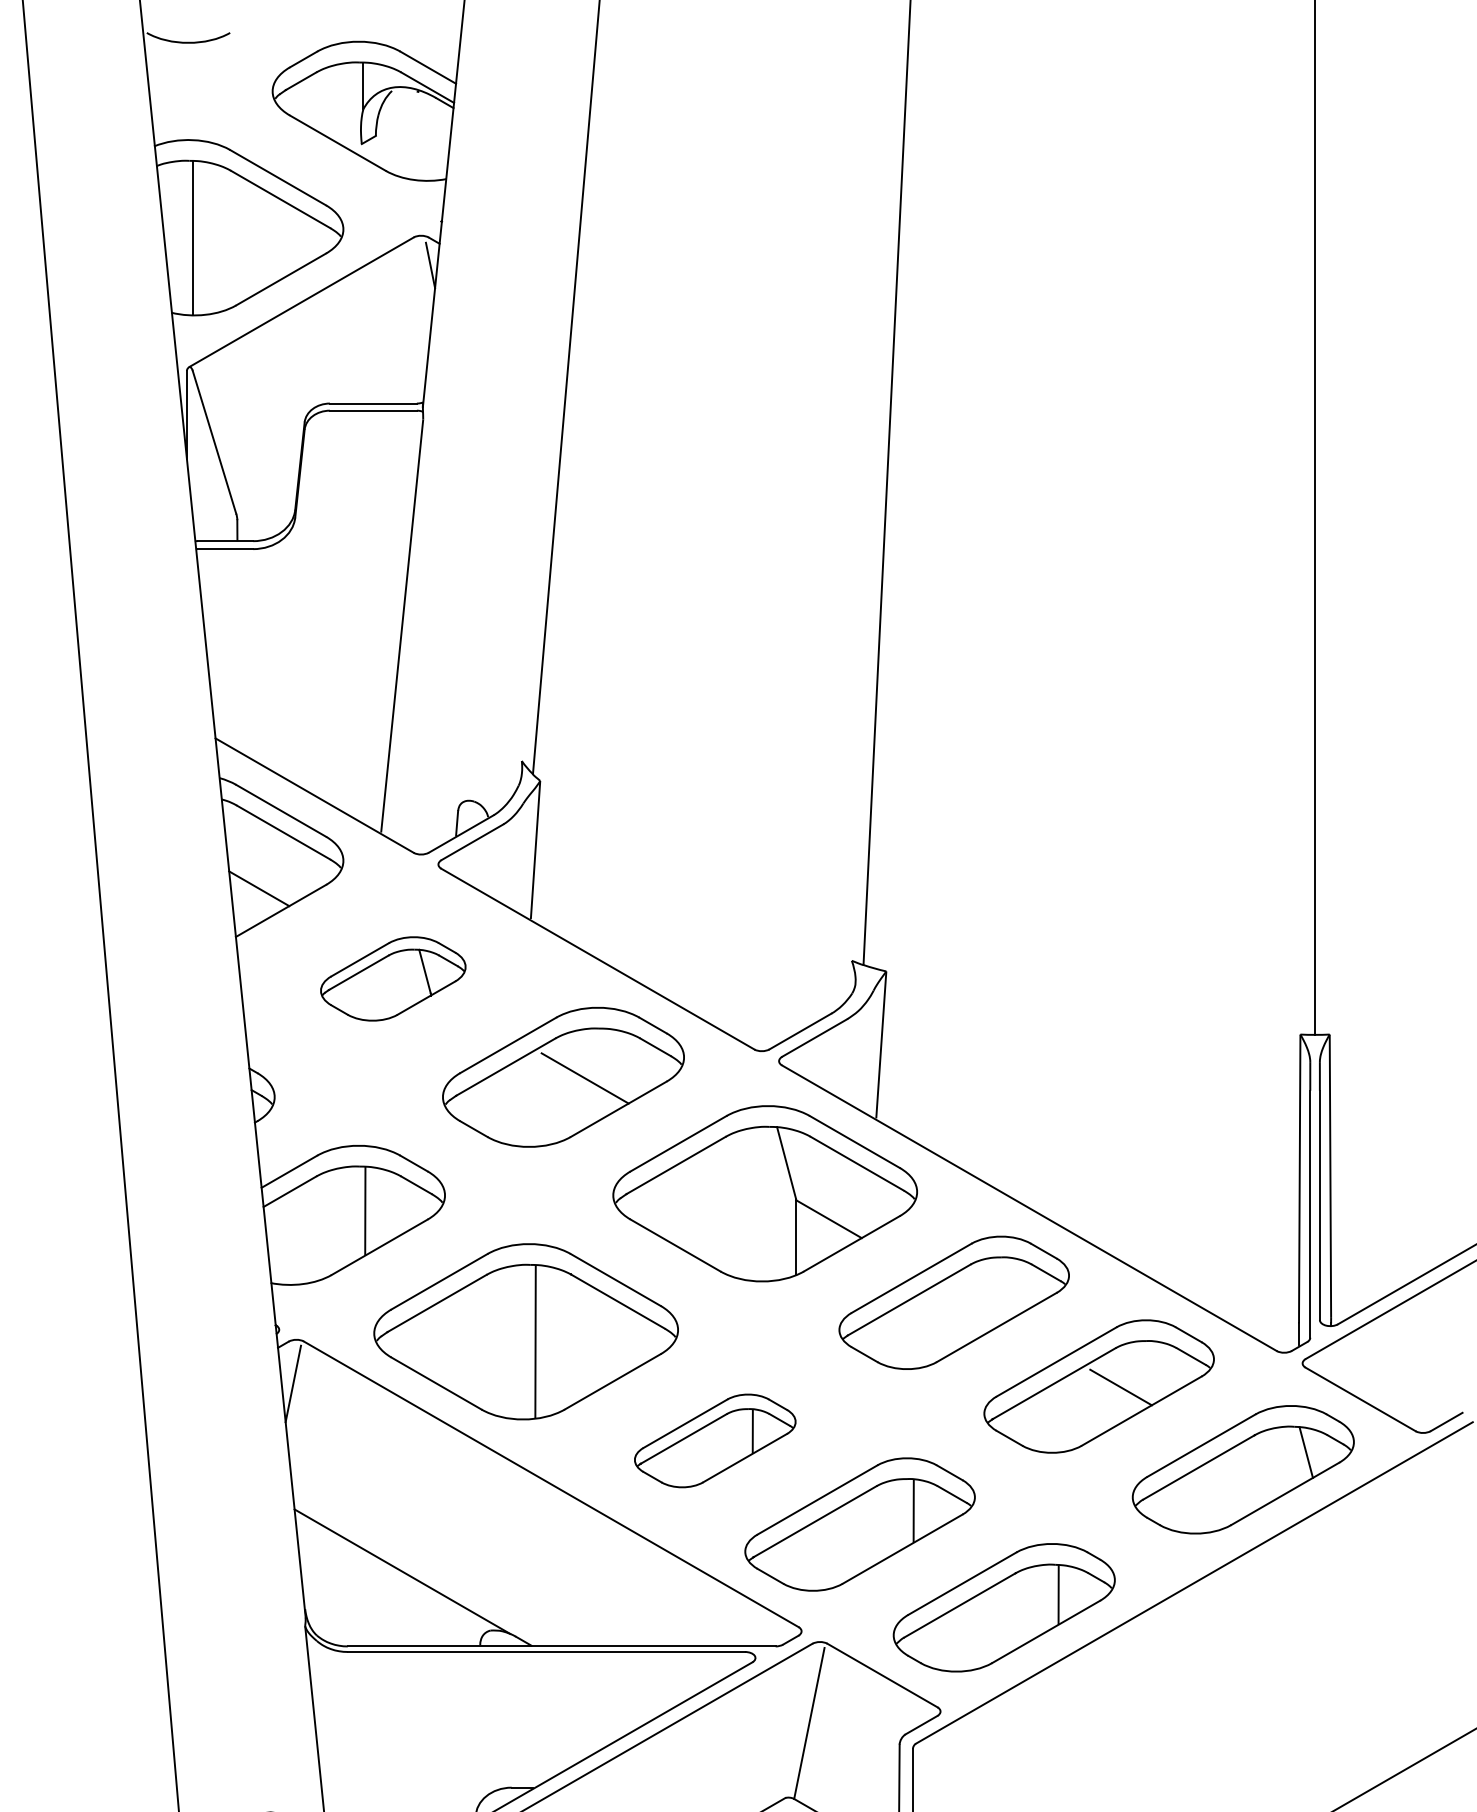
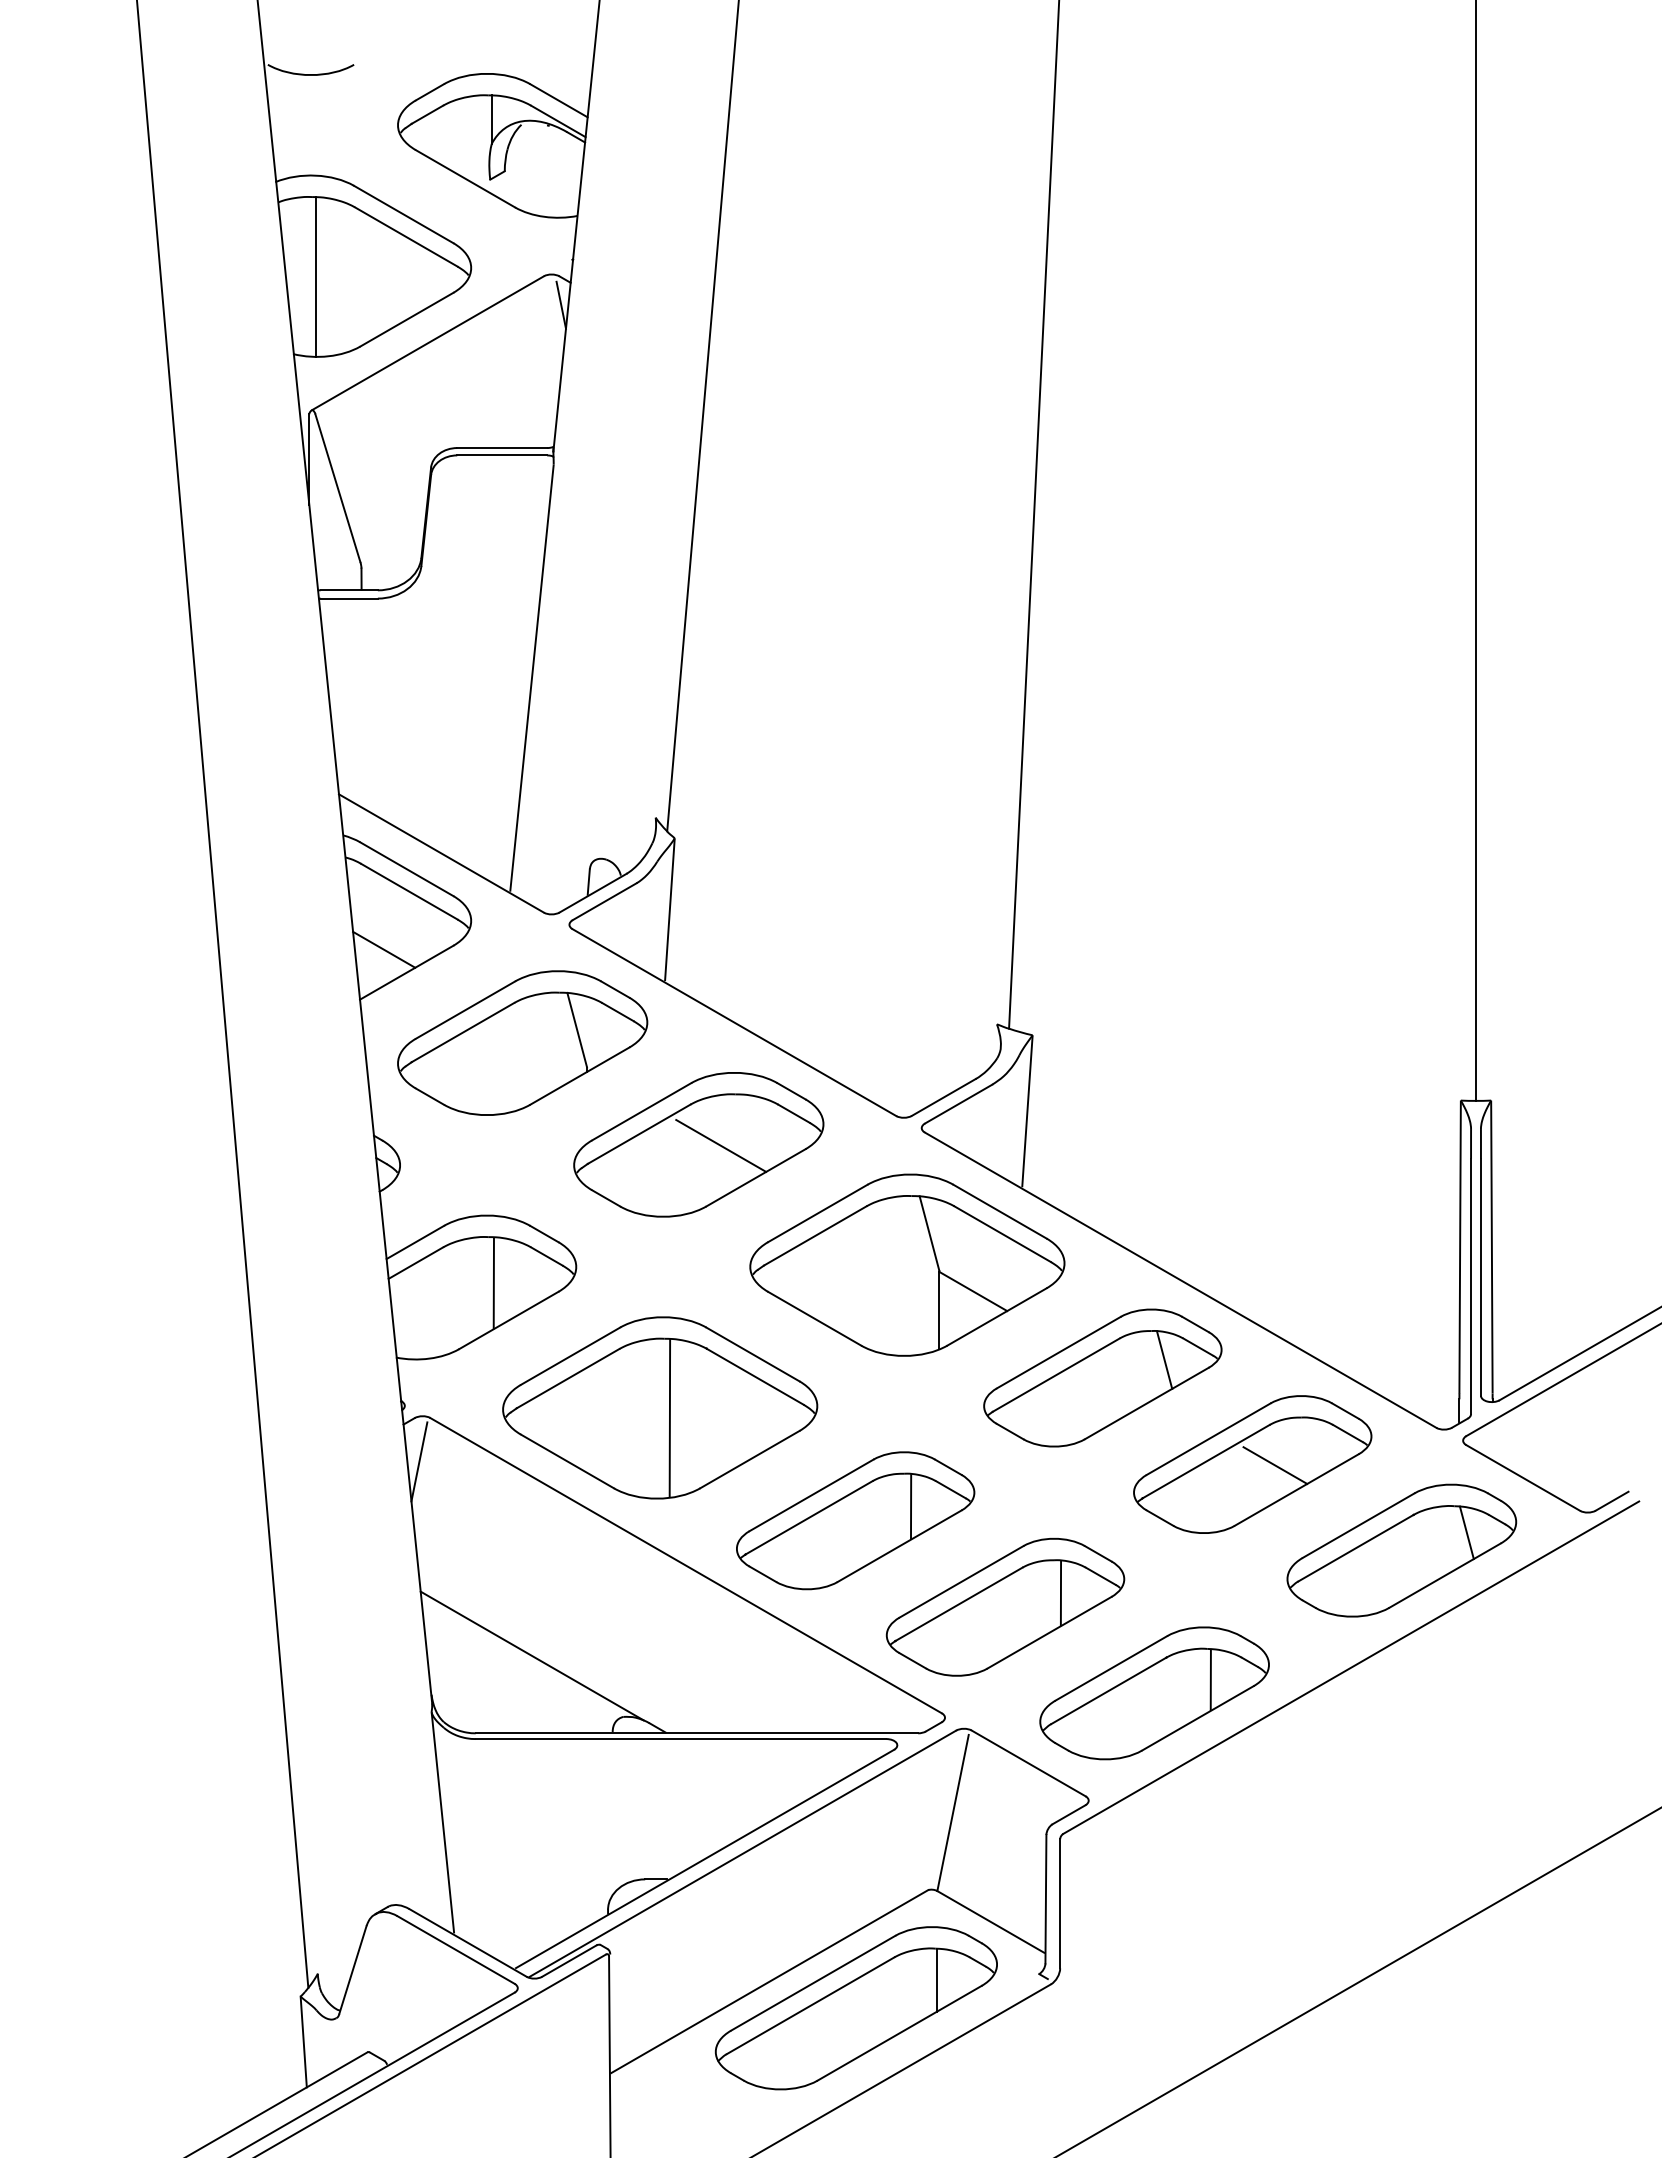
part: (393, 978) -> (522, 1042), size x1.67
line: (1013, 1284) -> (1164, 1359), added
part: (715, 1440) -> (855, 1520), size x1.43

